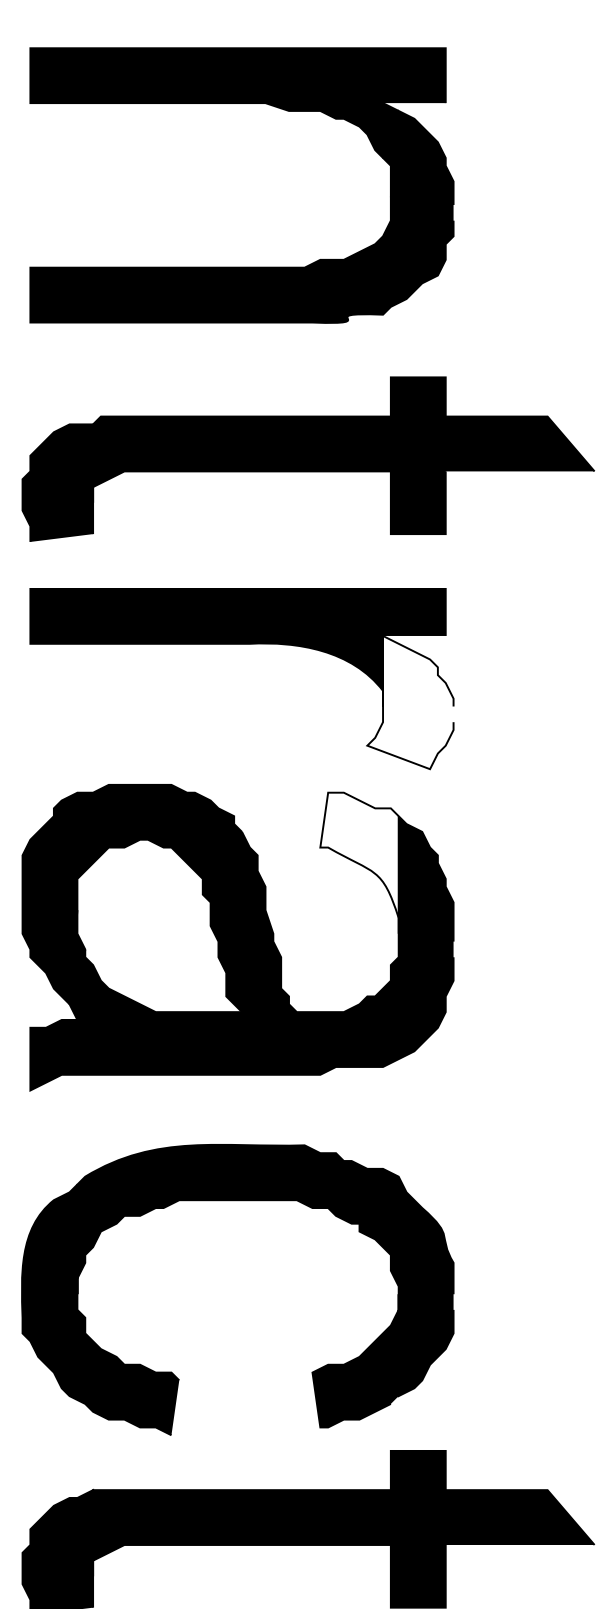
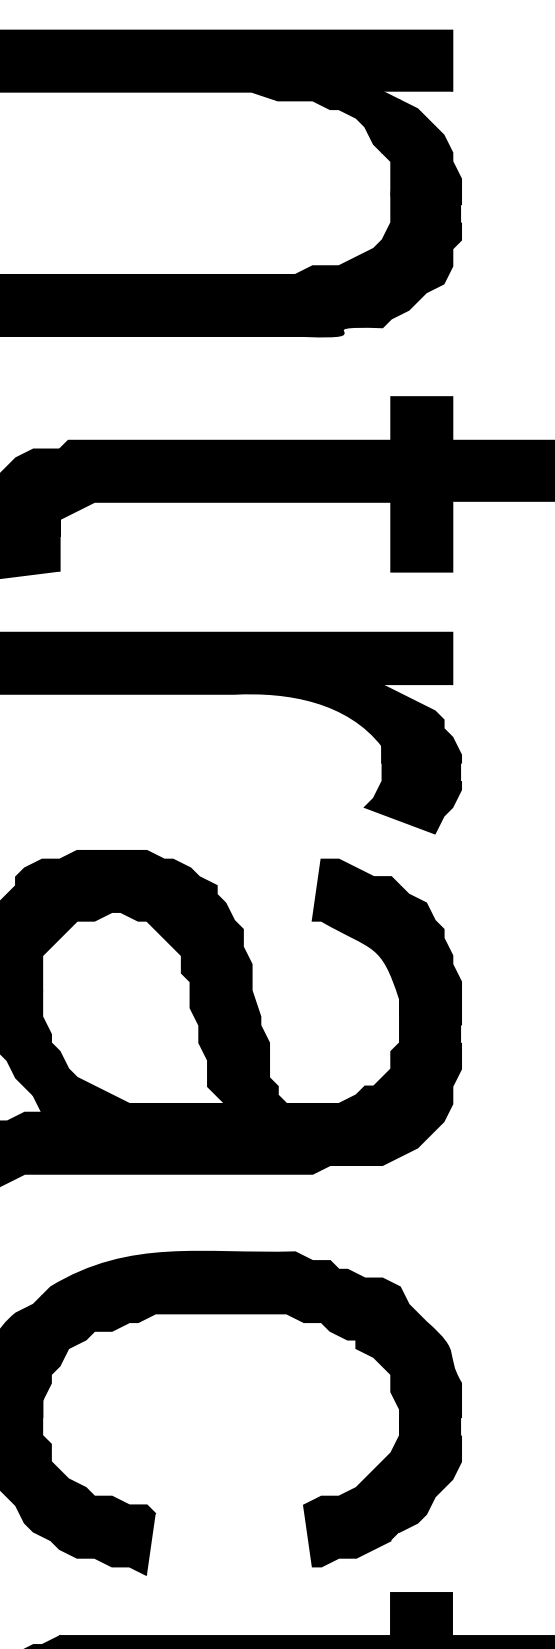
fill: (410, 702) -> (413, 759), added
fill: (359, 862) -> (356, 937), added

